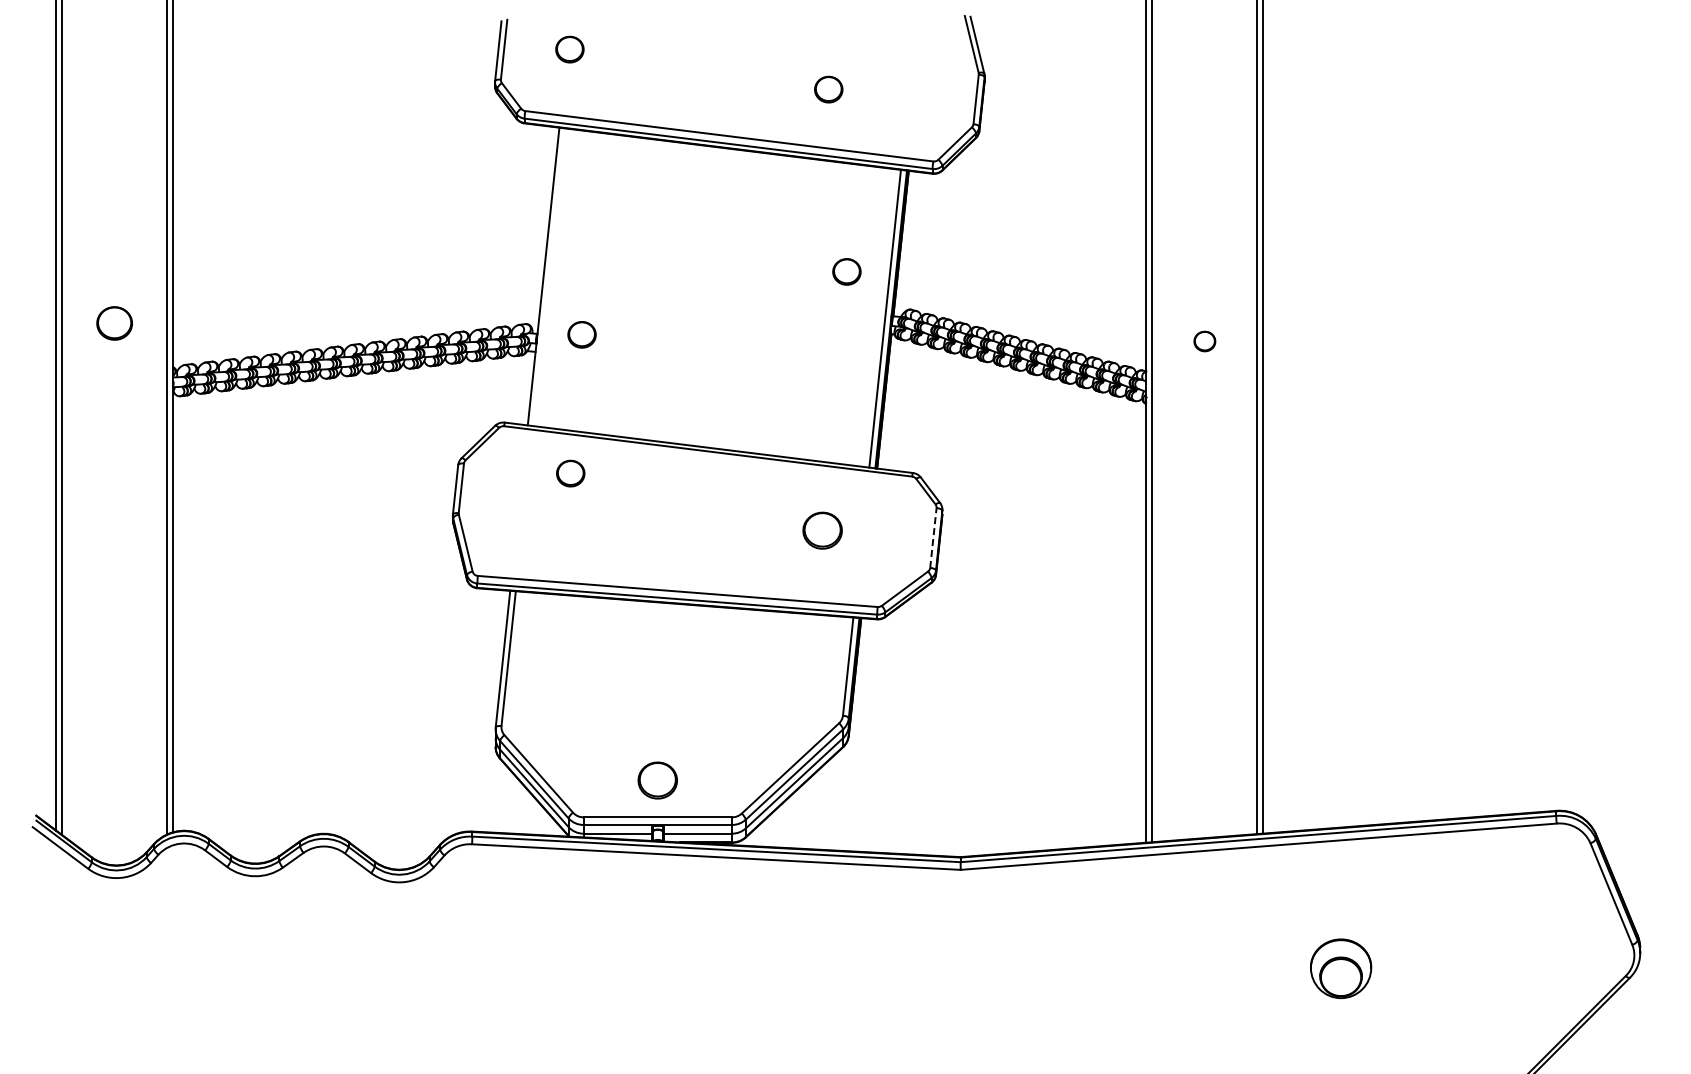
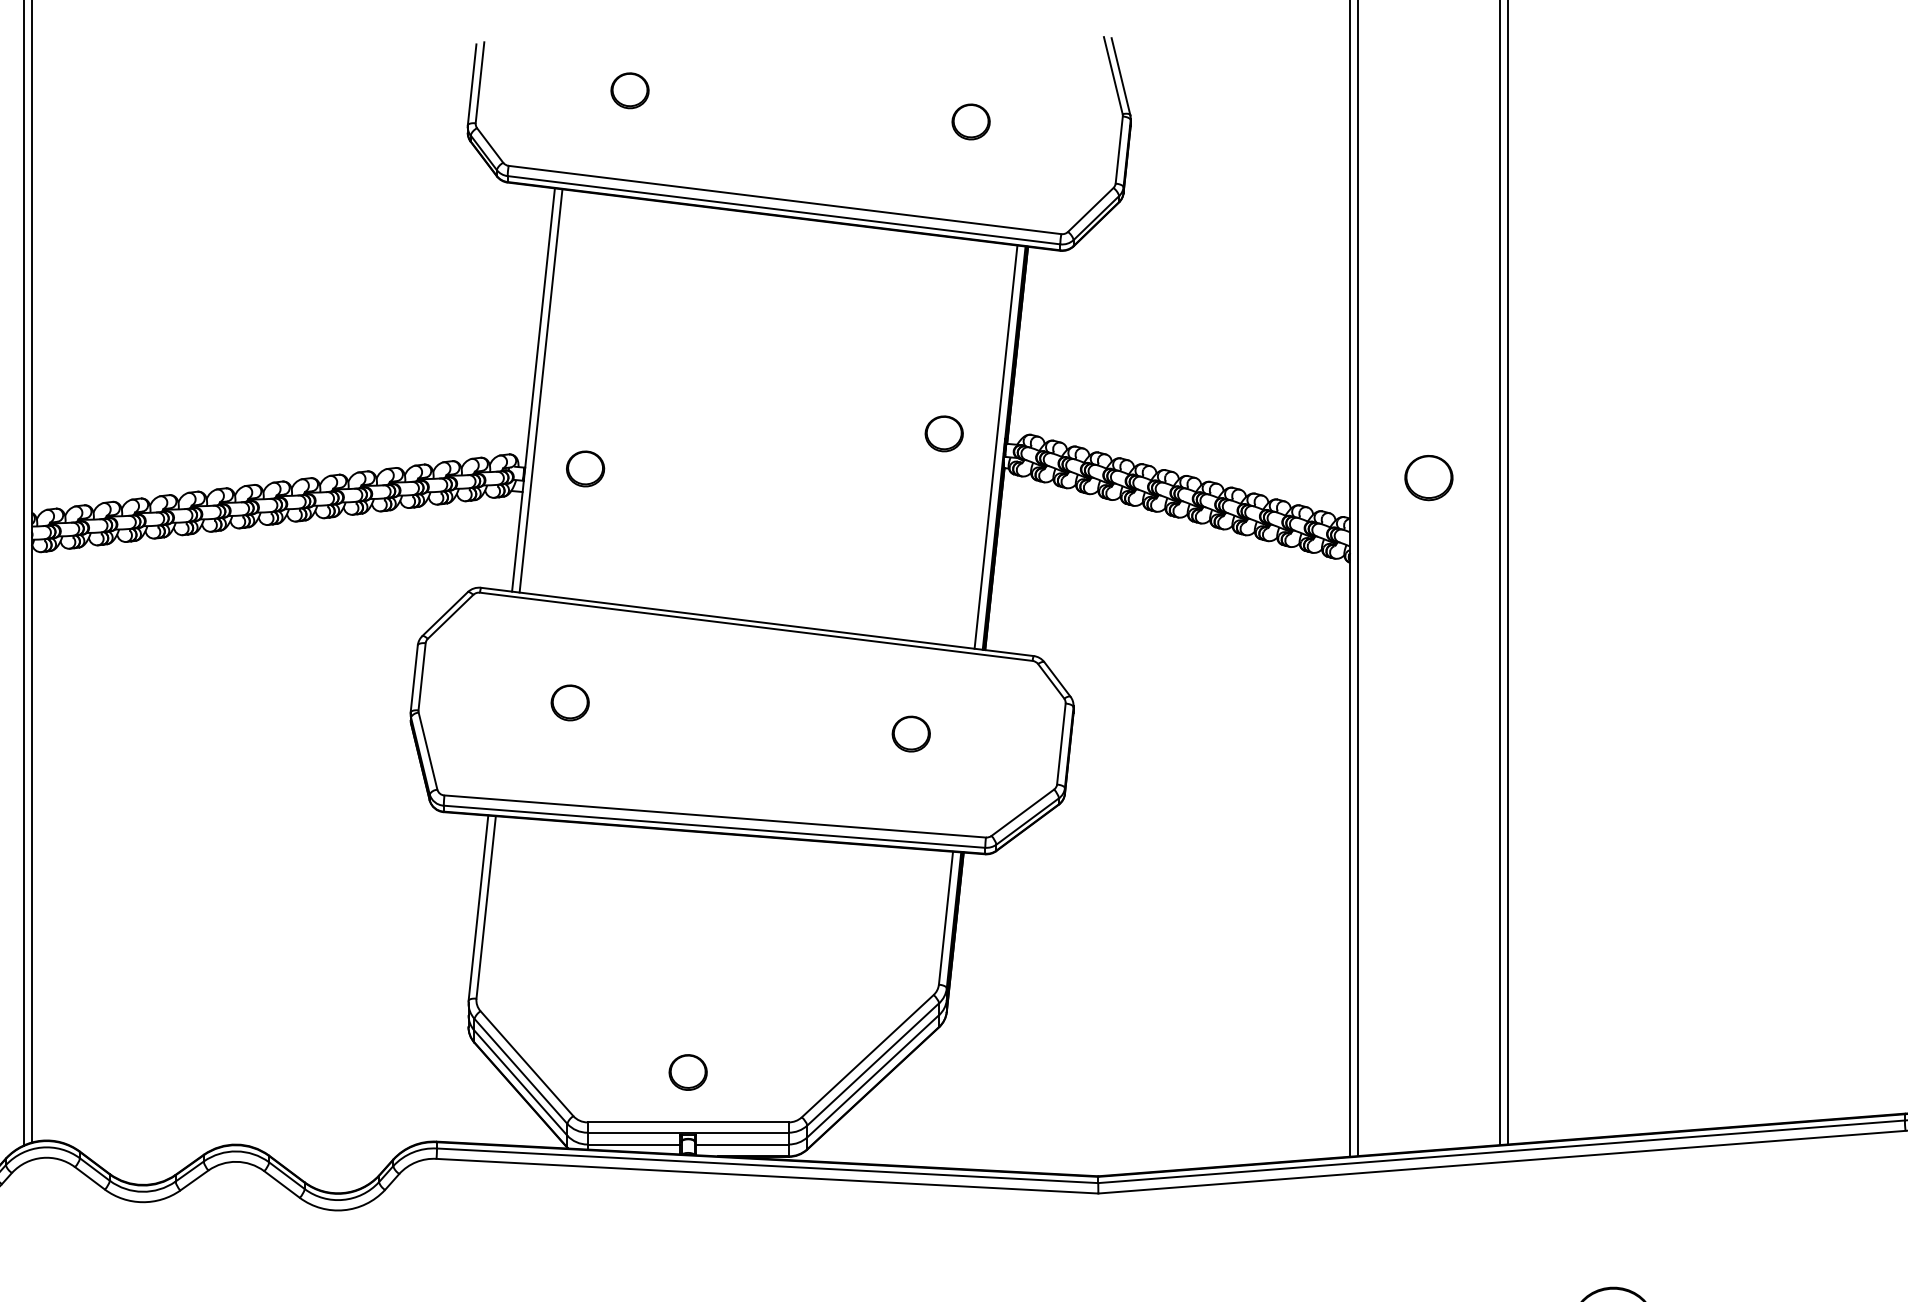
part: (569, 49) -> (629, 90), moved
part: (828, 89) -> (970, 121), moved
part: (846, 271) -> (943, 433), moved
line: (549, 277) -> (541, 391), added
part: (1204, 341) -> (1428, 477), size x1.67
part: (570, 473) -> (569, 702), moved
part: (822, 530) -> (911, 733), size x0.71
line: (933, 537) -> (1061, 743), dashed -> solid
part: (657, 780) -> (687, 1072), size x0.71

